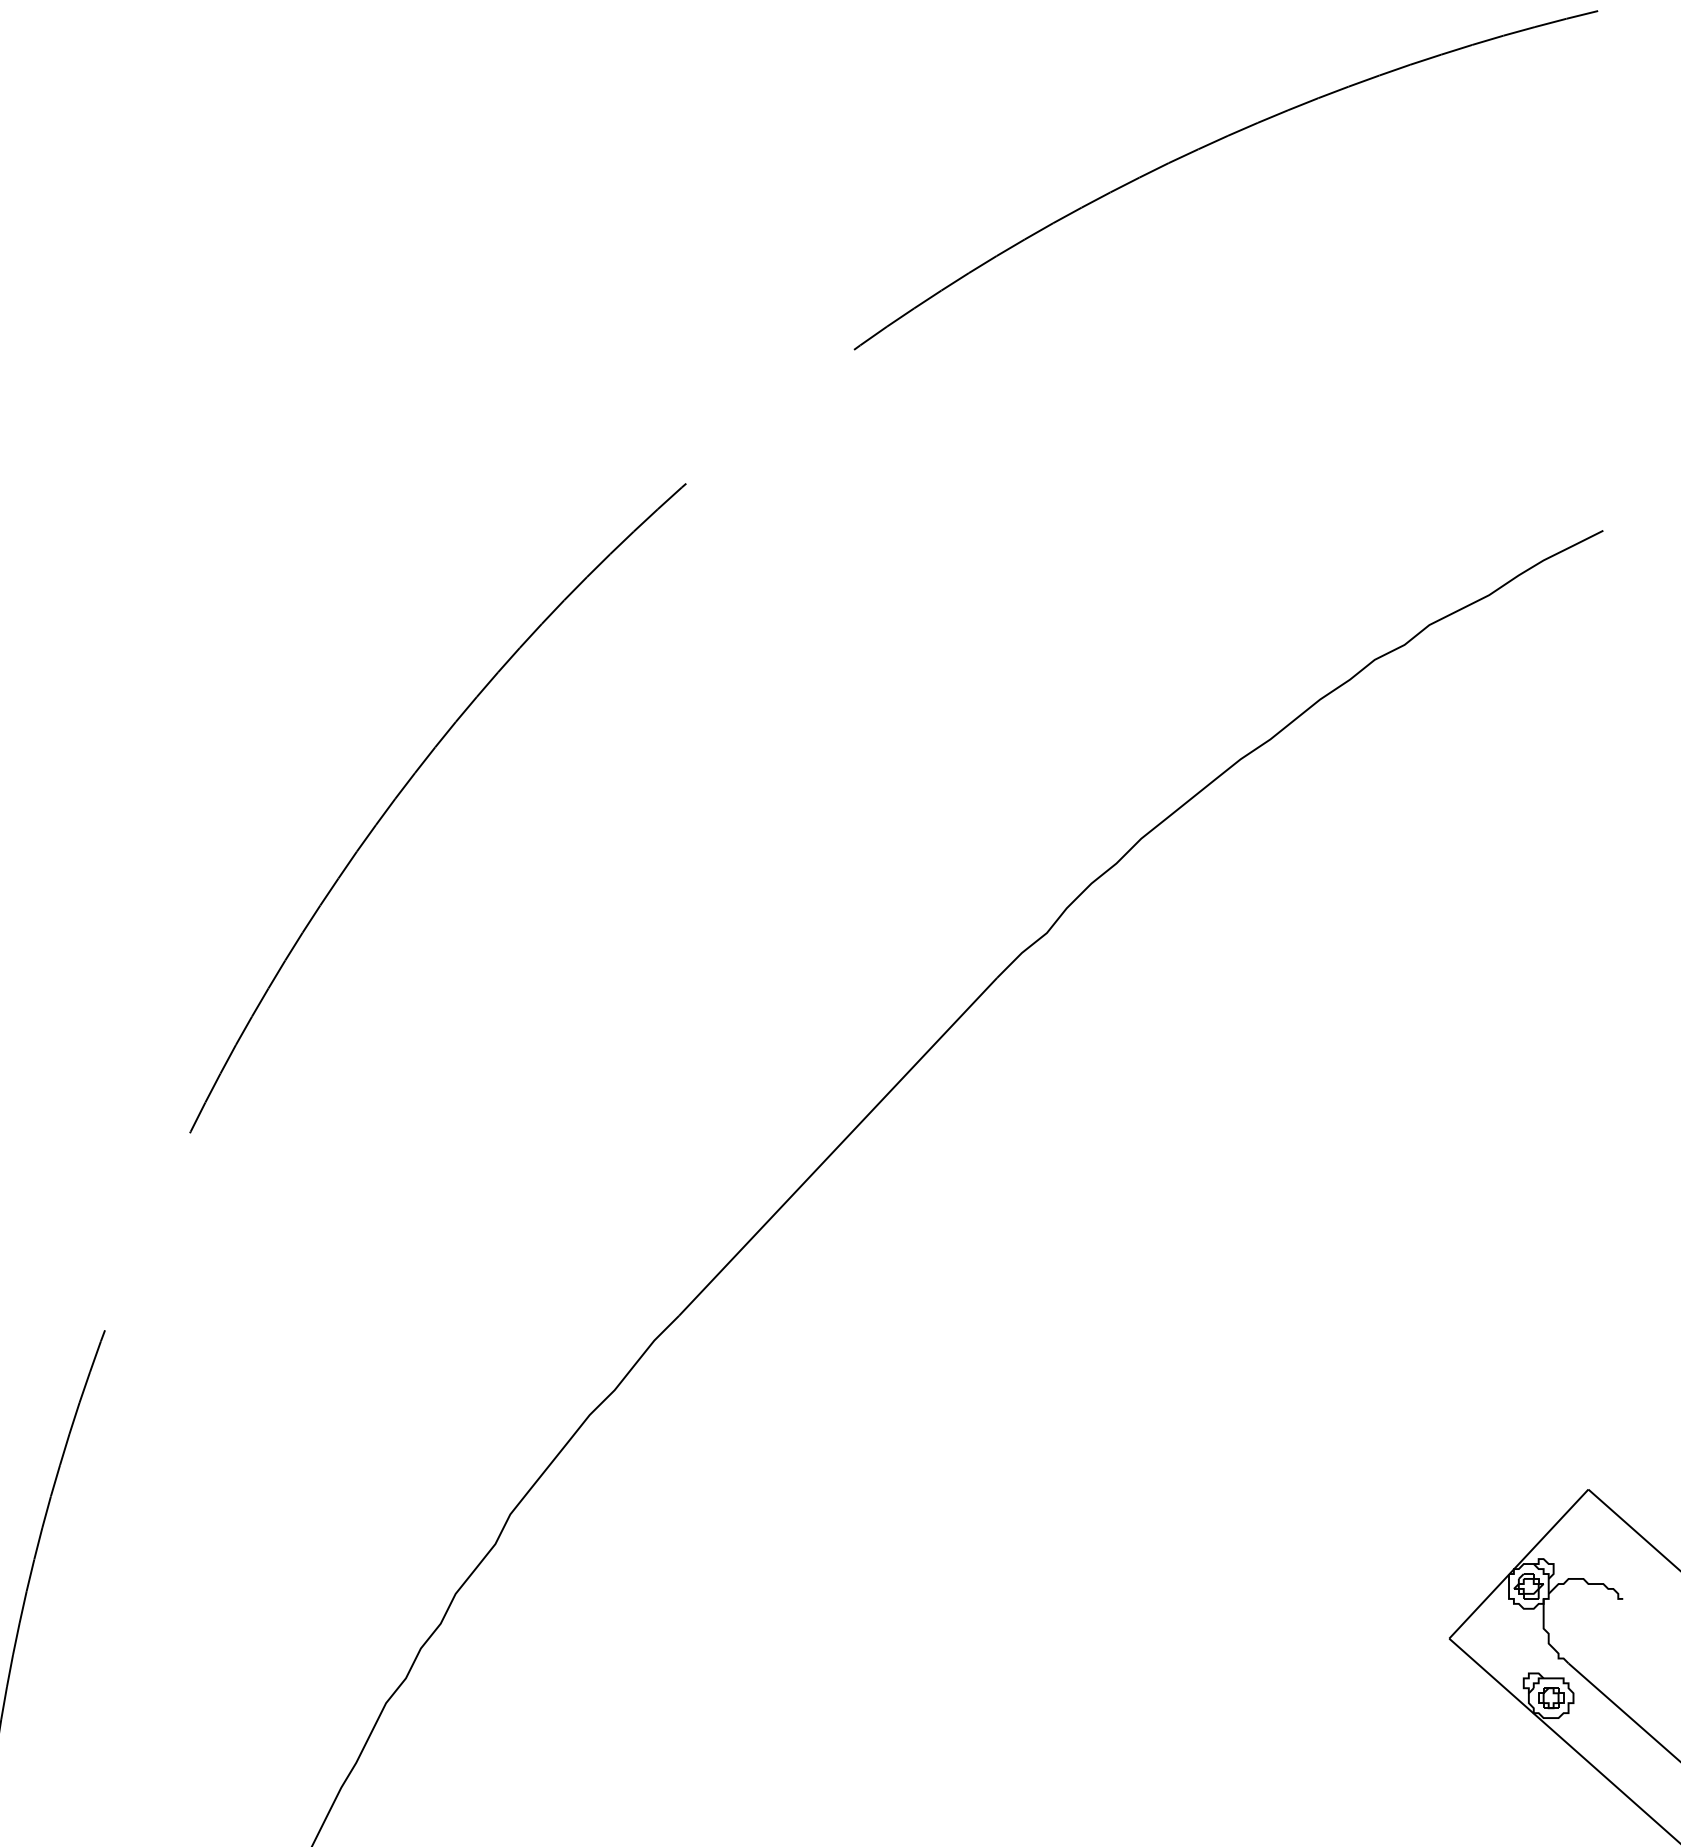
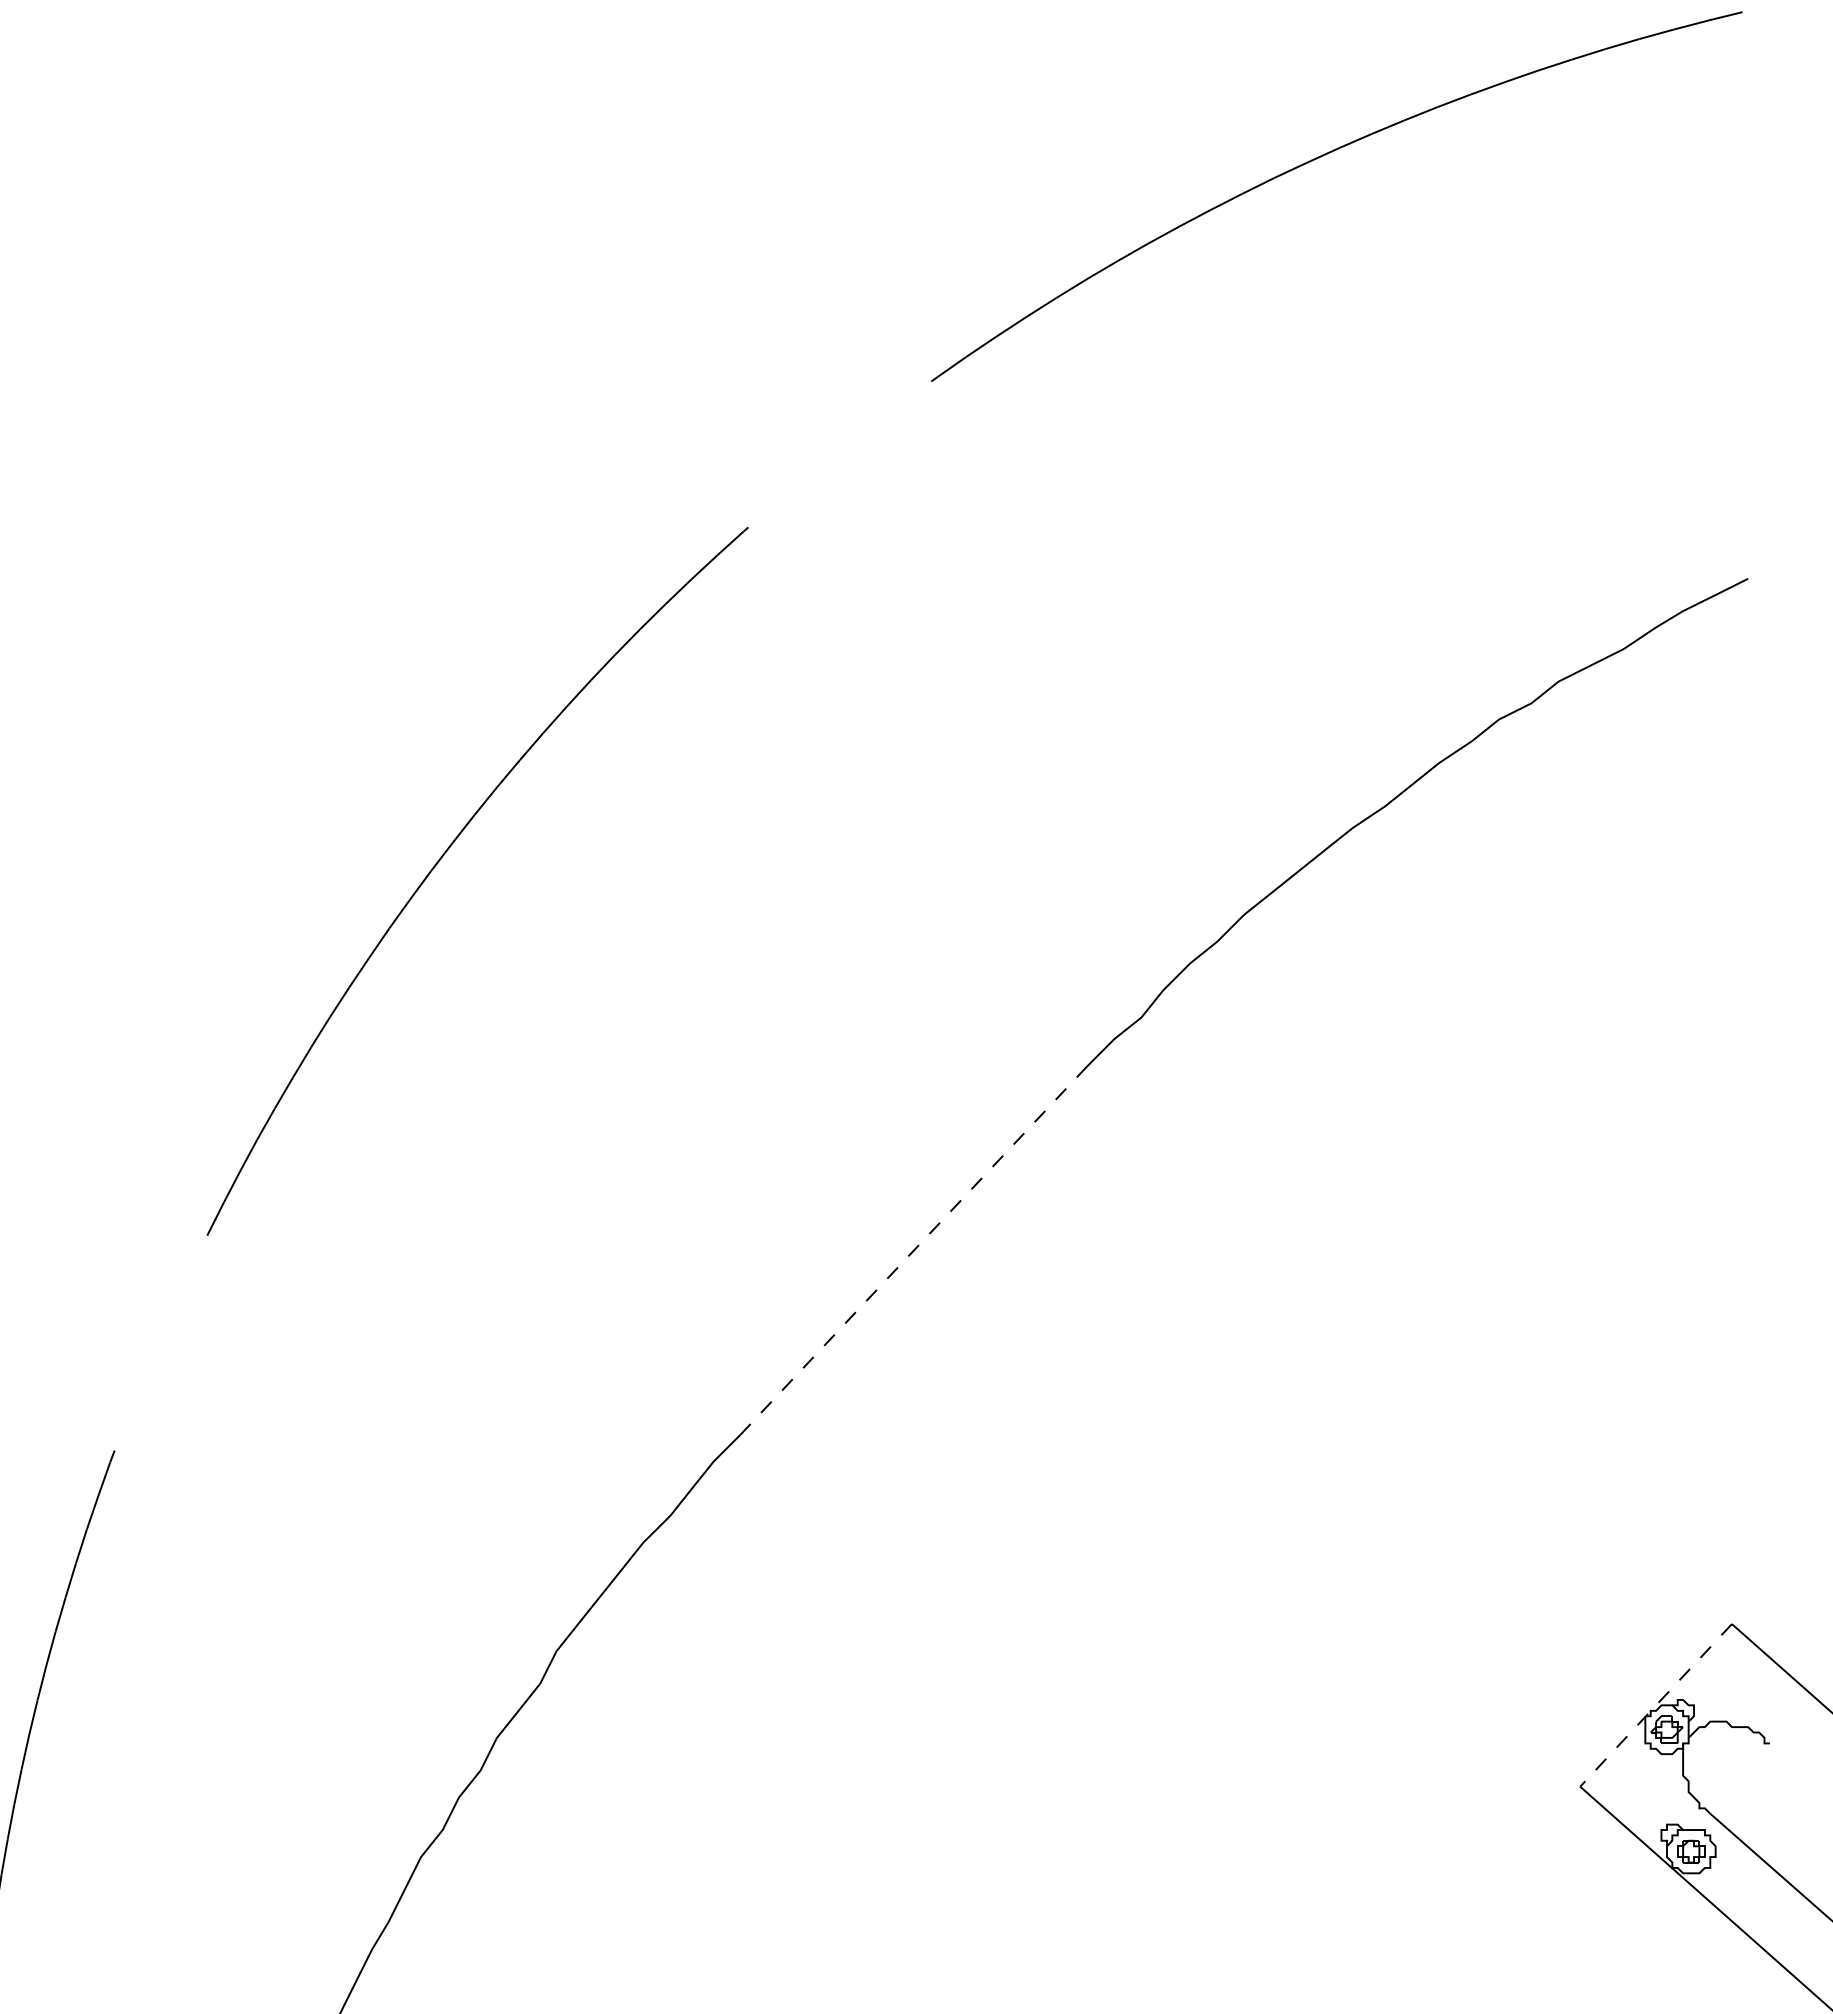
line: (837, 1146) -> (913, 1250), solid -> dashed
line: (1518, 1564) -> (1655, 1705), solid -> dashed

